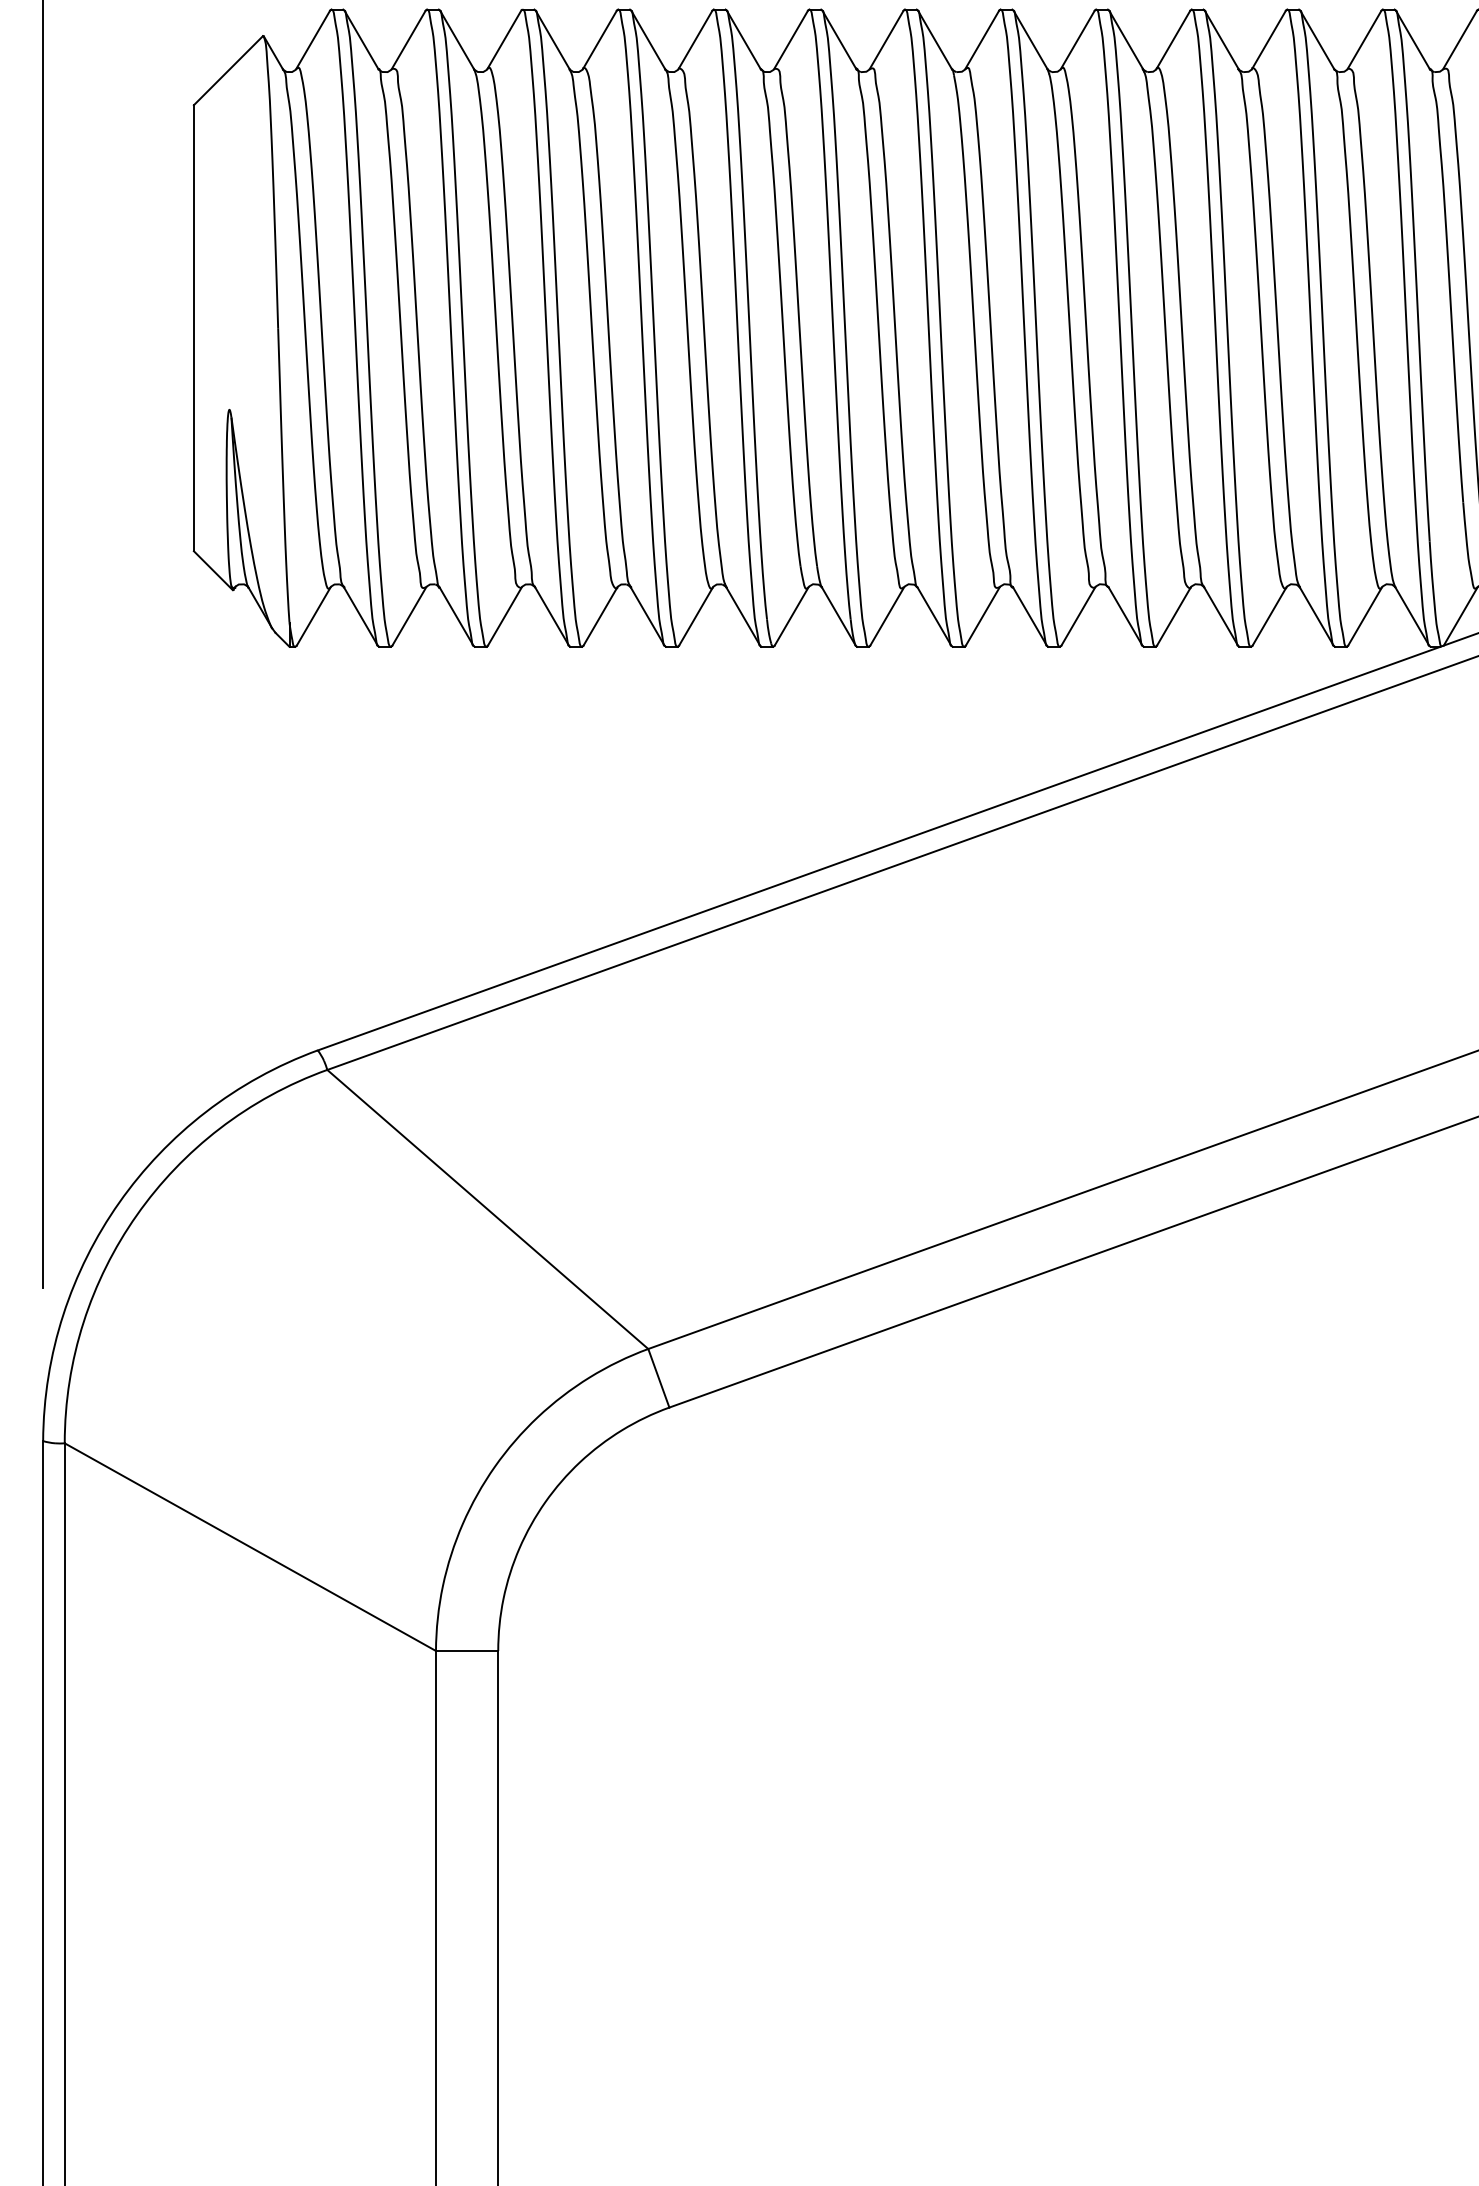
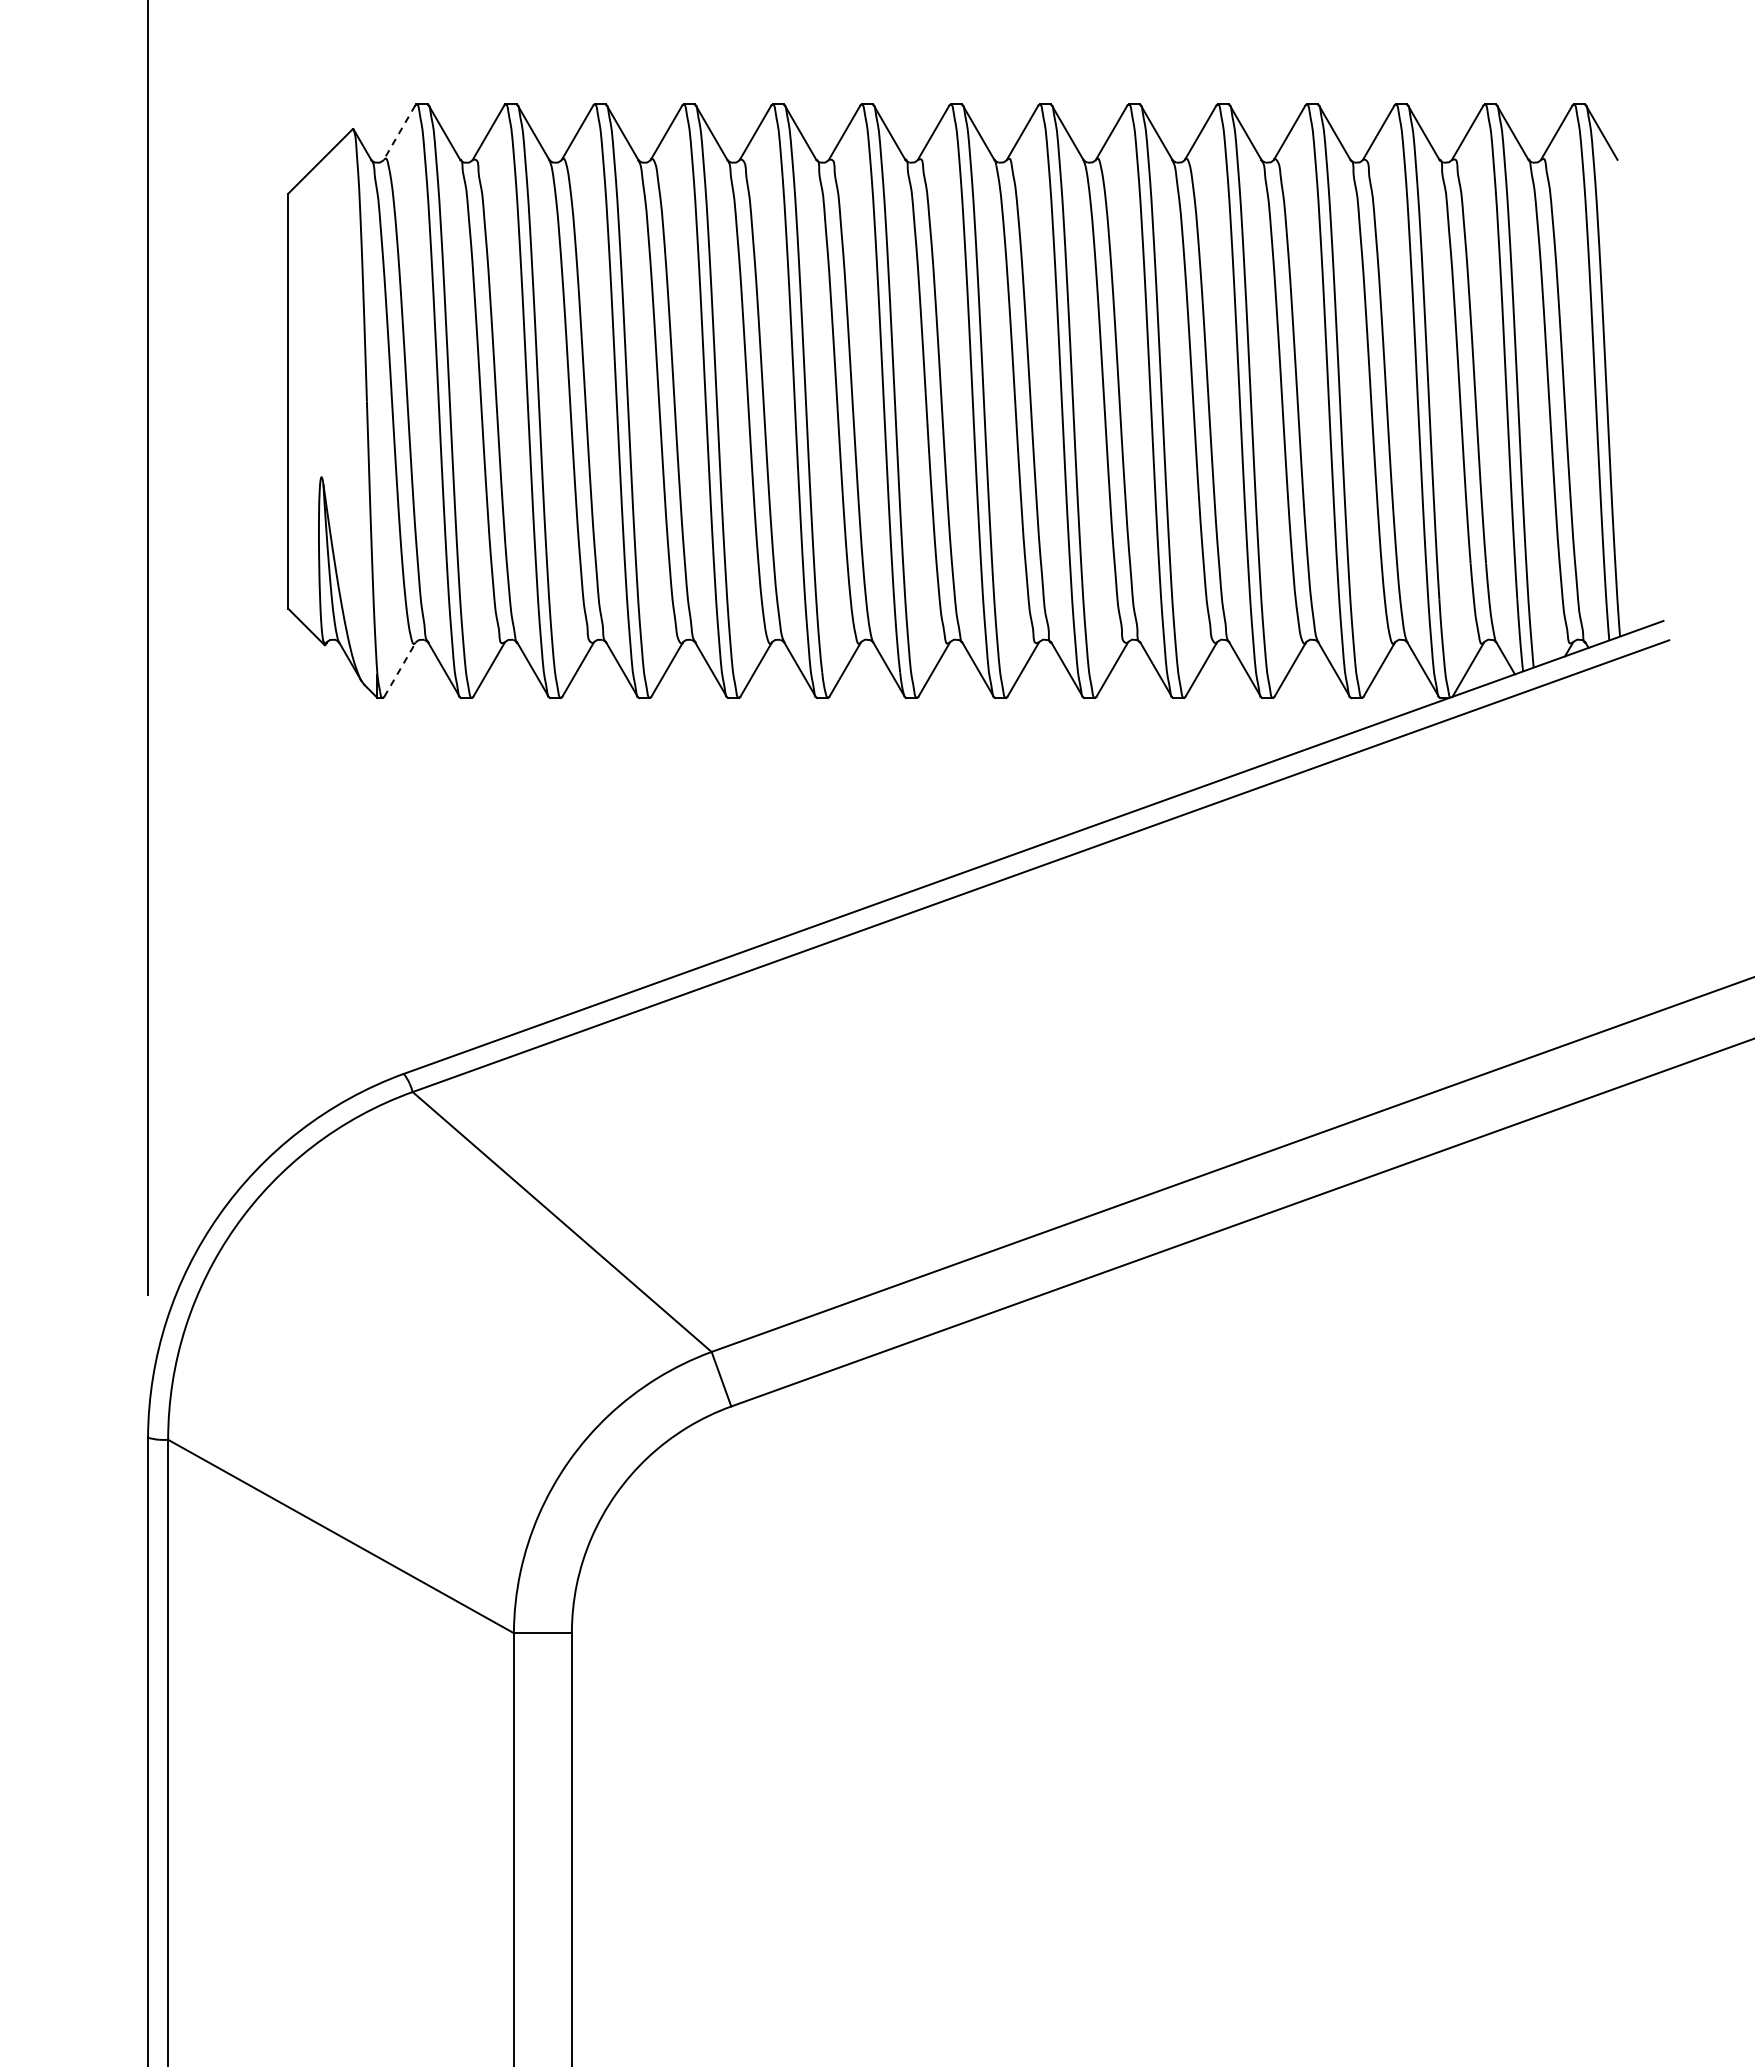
line: (313, 40) -> (399, 133), solid -> dashed
line: (314, 616) -> (400, 669), solid -> dashed

